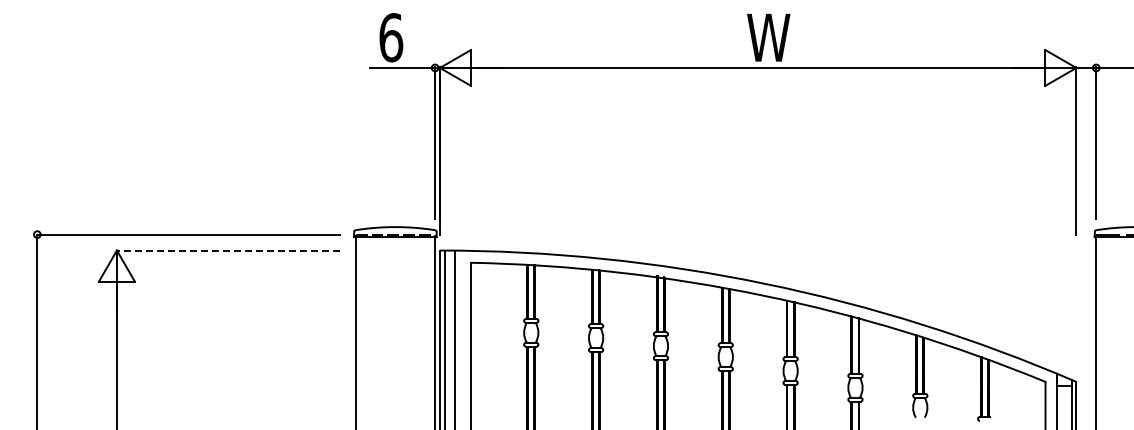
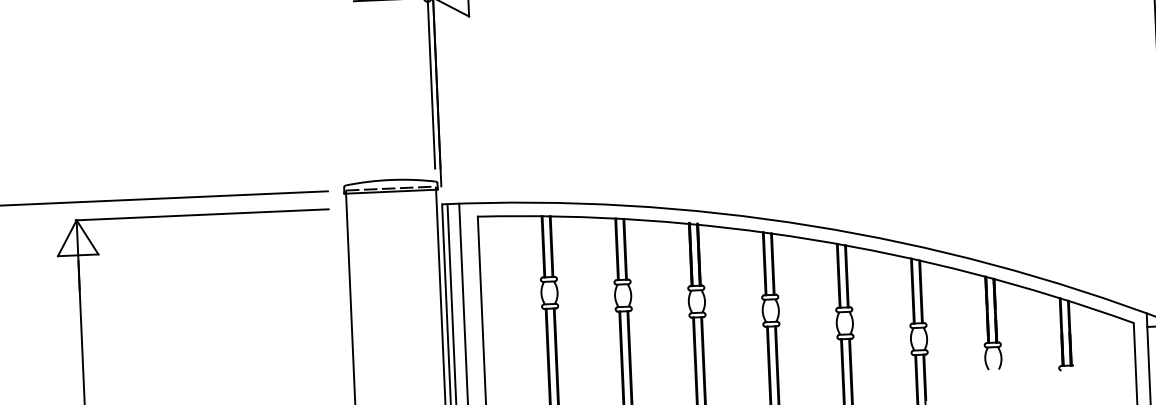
line: (227, 250) -> (201, 214), dashed -> solid

